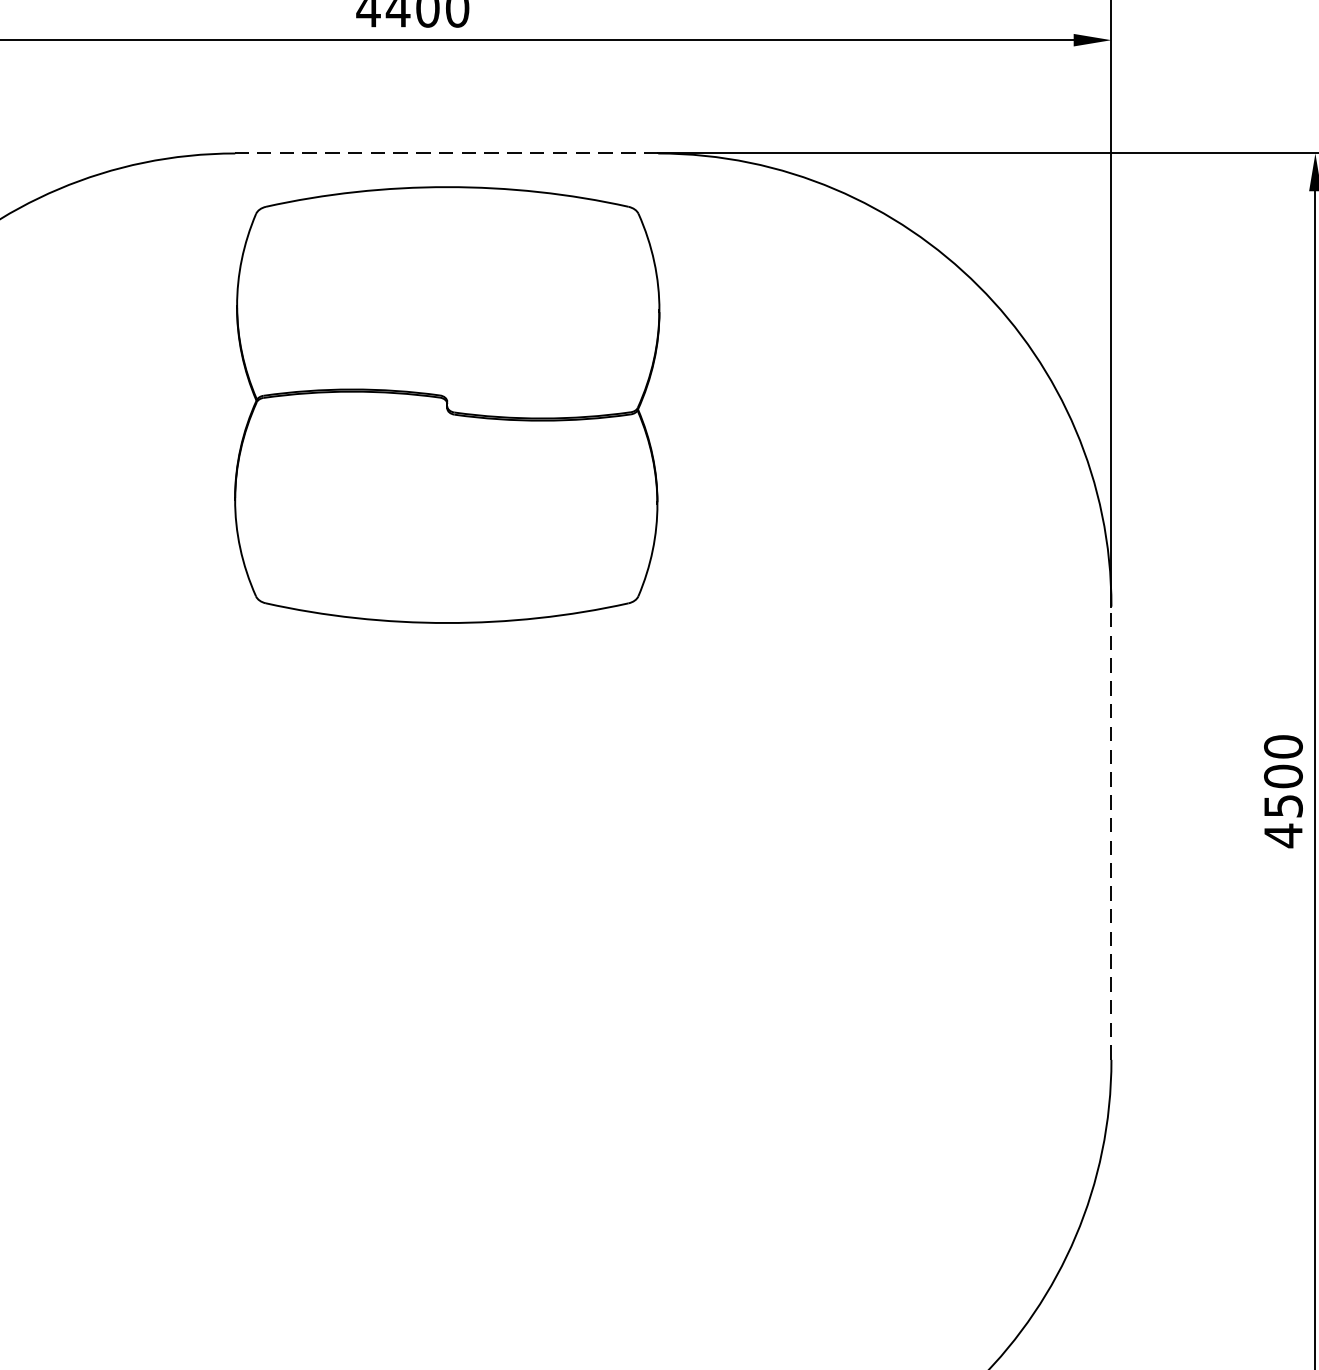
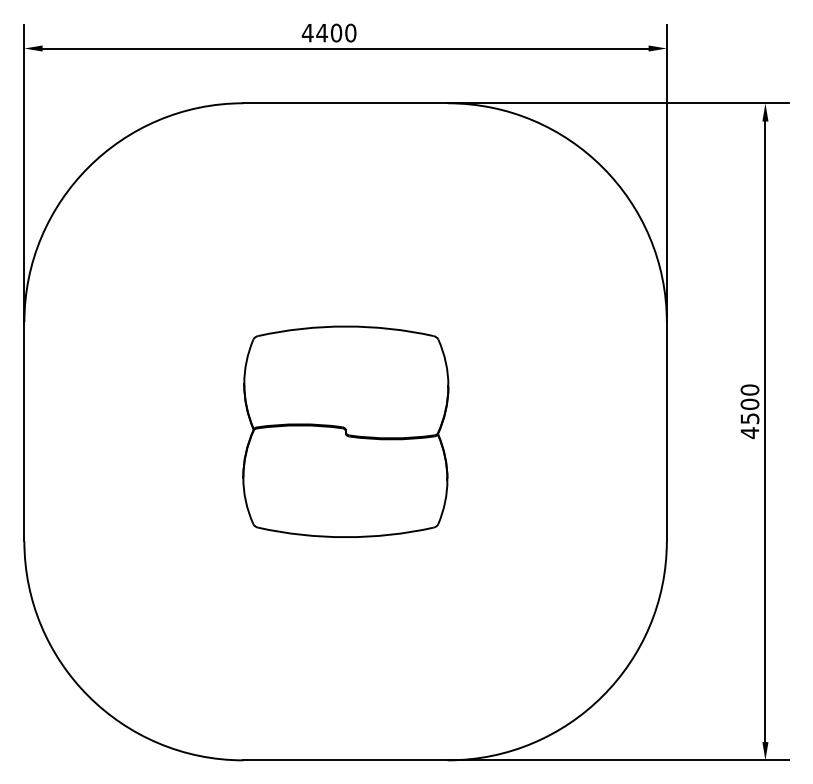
line: (446, 153) -> (345, 103), dashed -> solid
part: (446, 404) -> (345, 431), moved
line: (1110, 832) -> (666, 431), dashed -> solid

